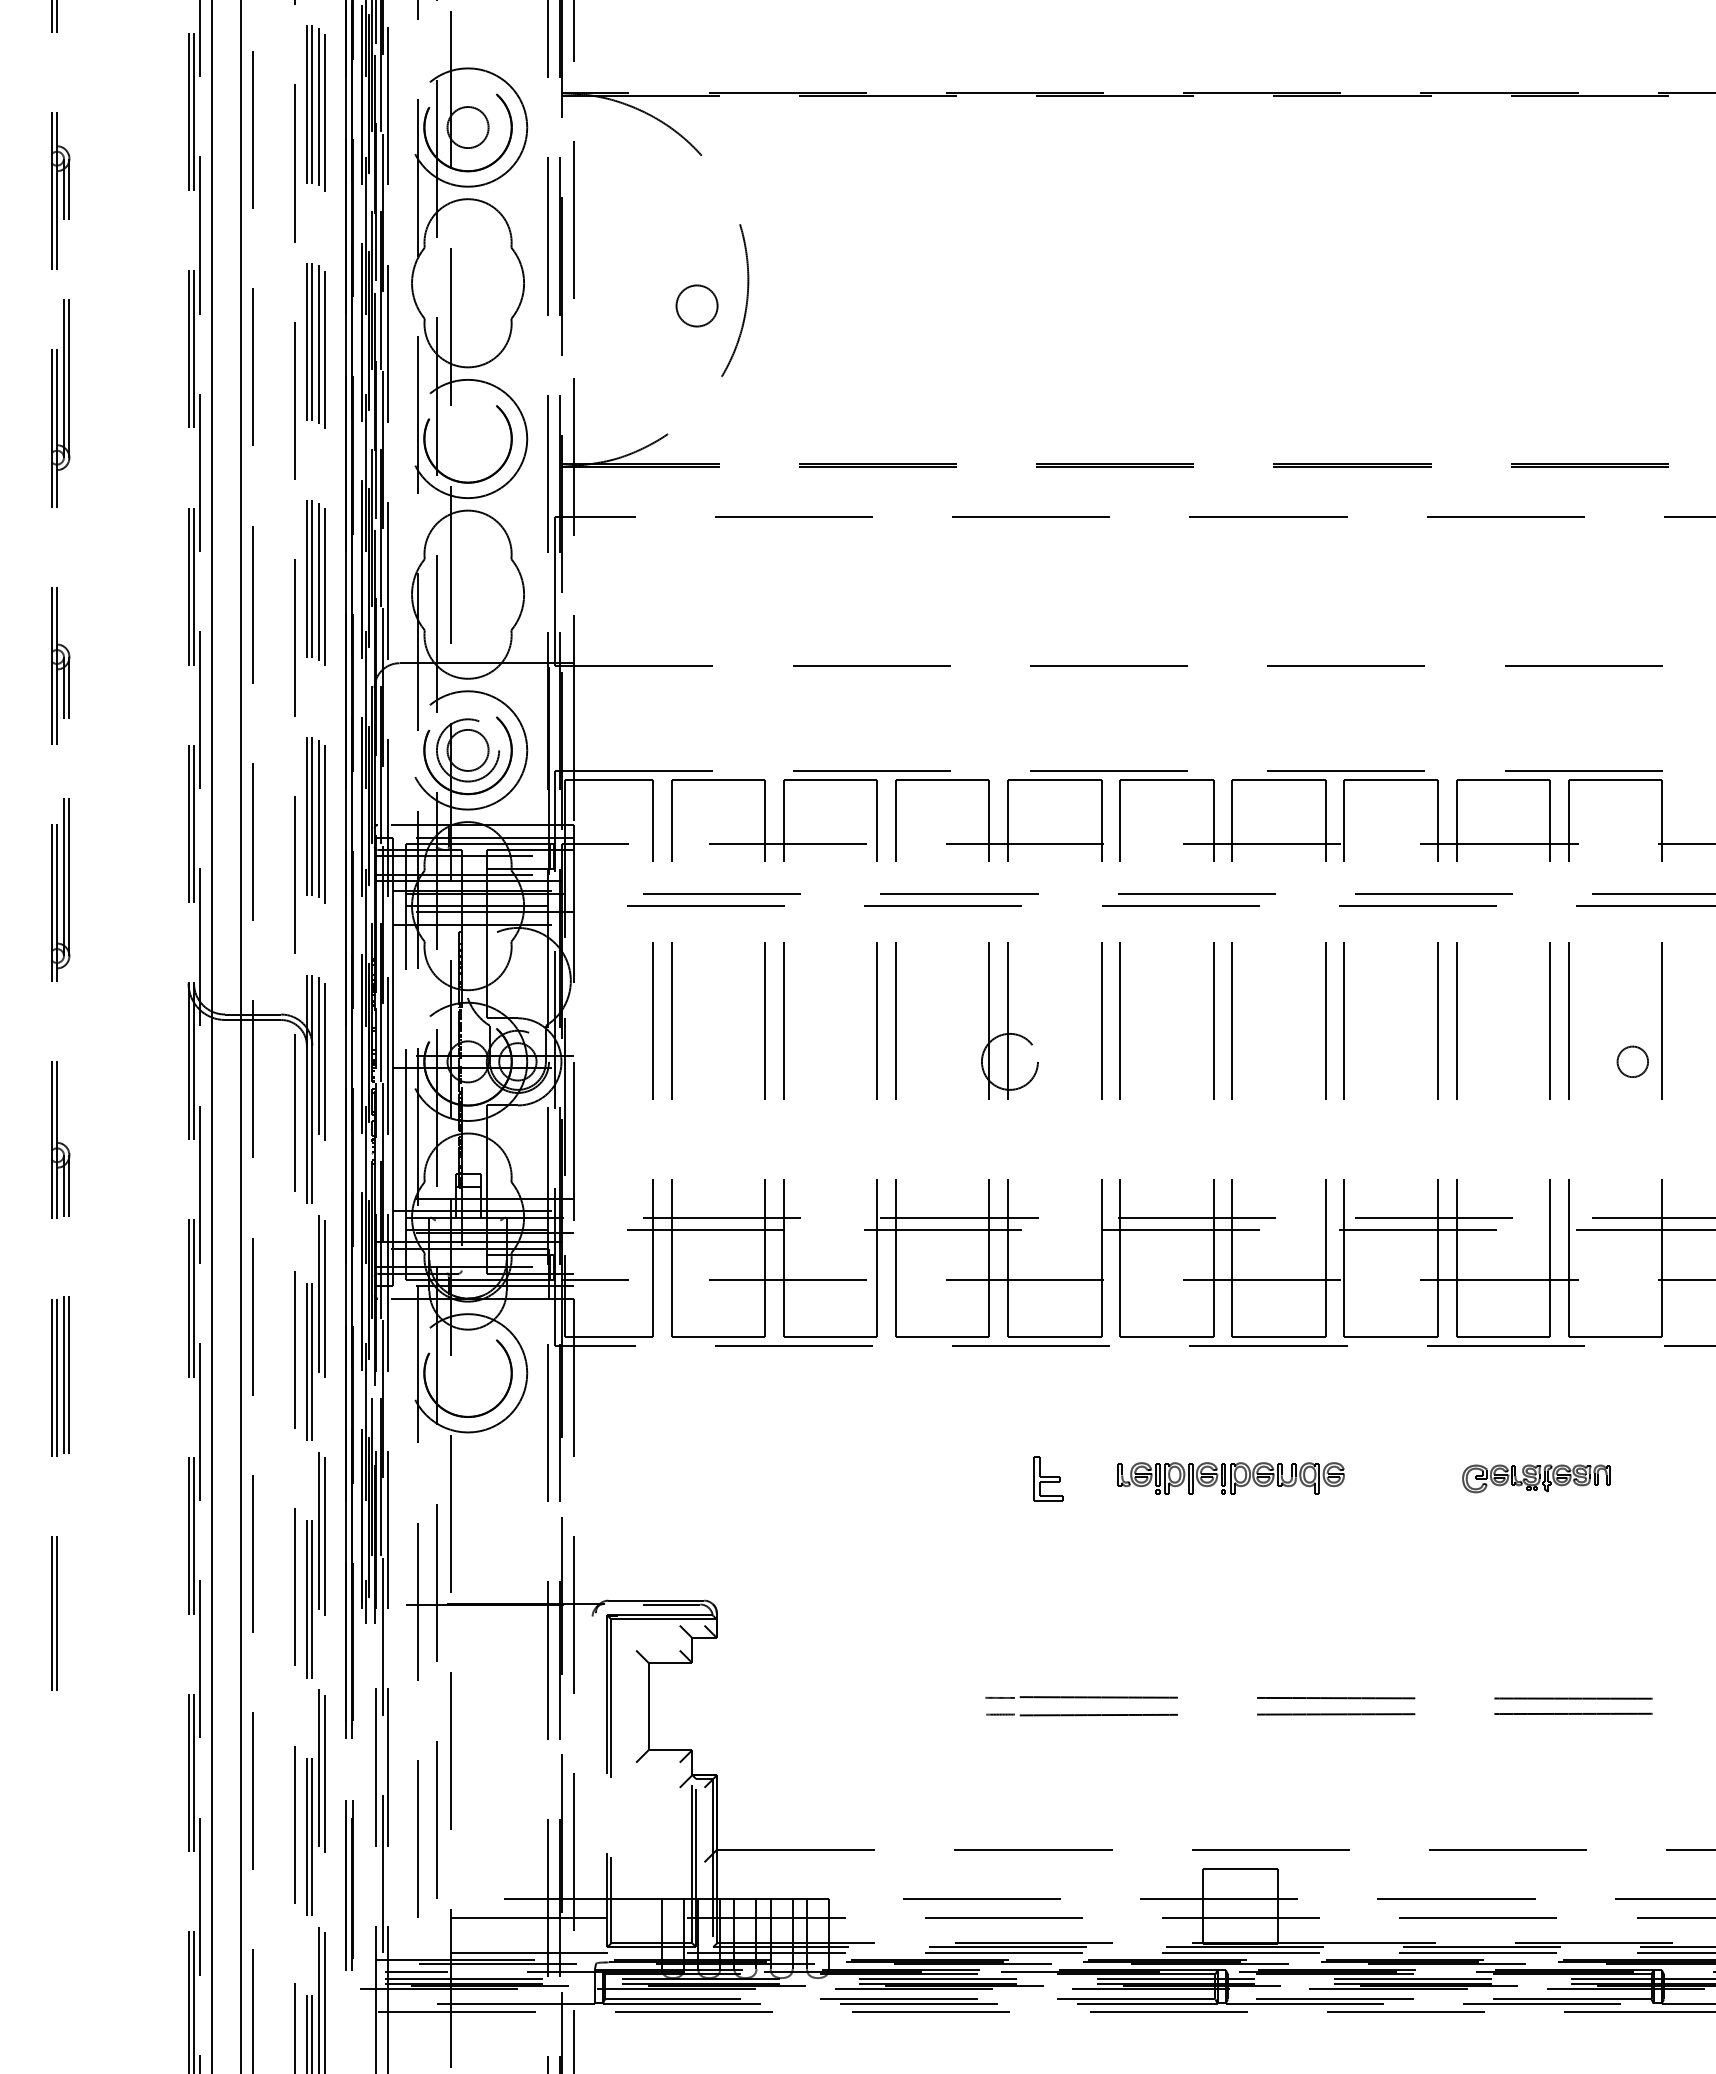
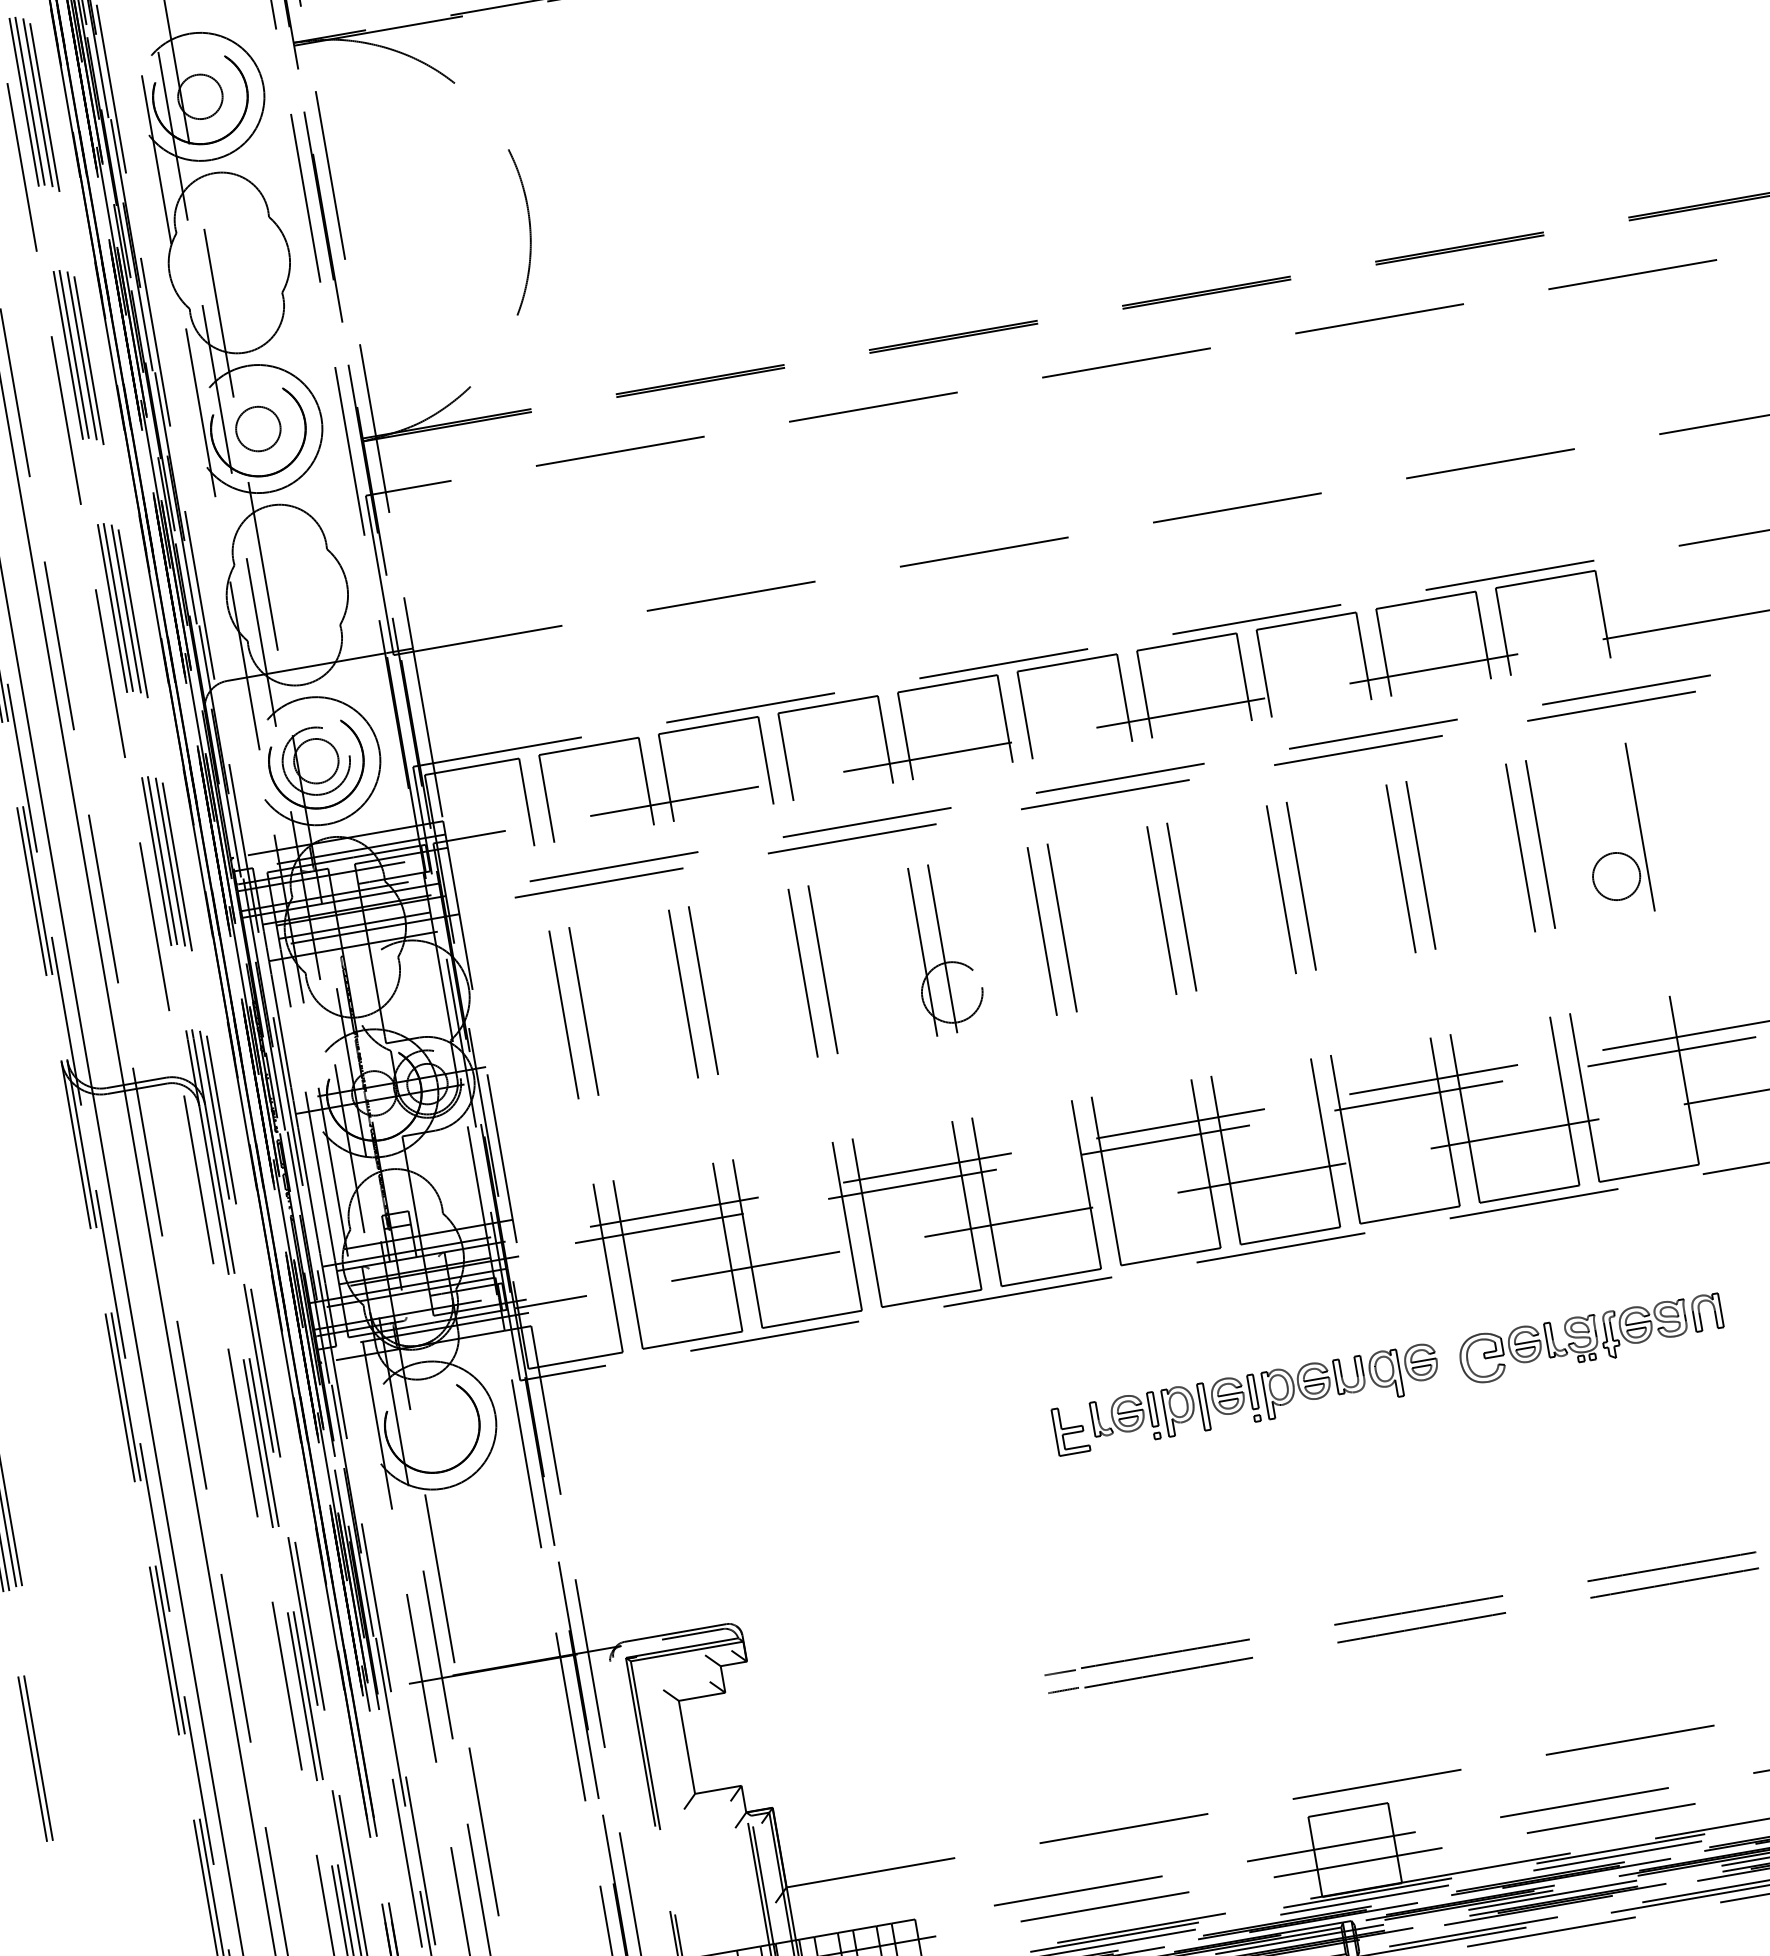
circle: (696, 305) -> (257, 428), moved
circle: (1632, 1061) -> (1616, 876), size x1.43
part: (1231, 1478) -> (1266, 1395), size x1.43
part: (1536, 1478) -> (1591, 1338), size x1.67

